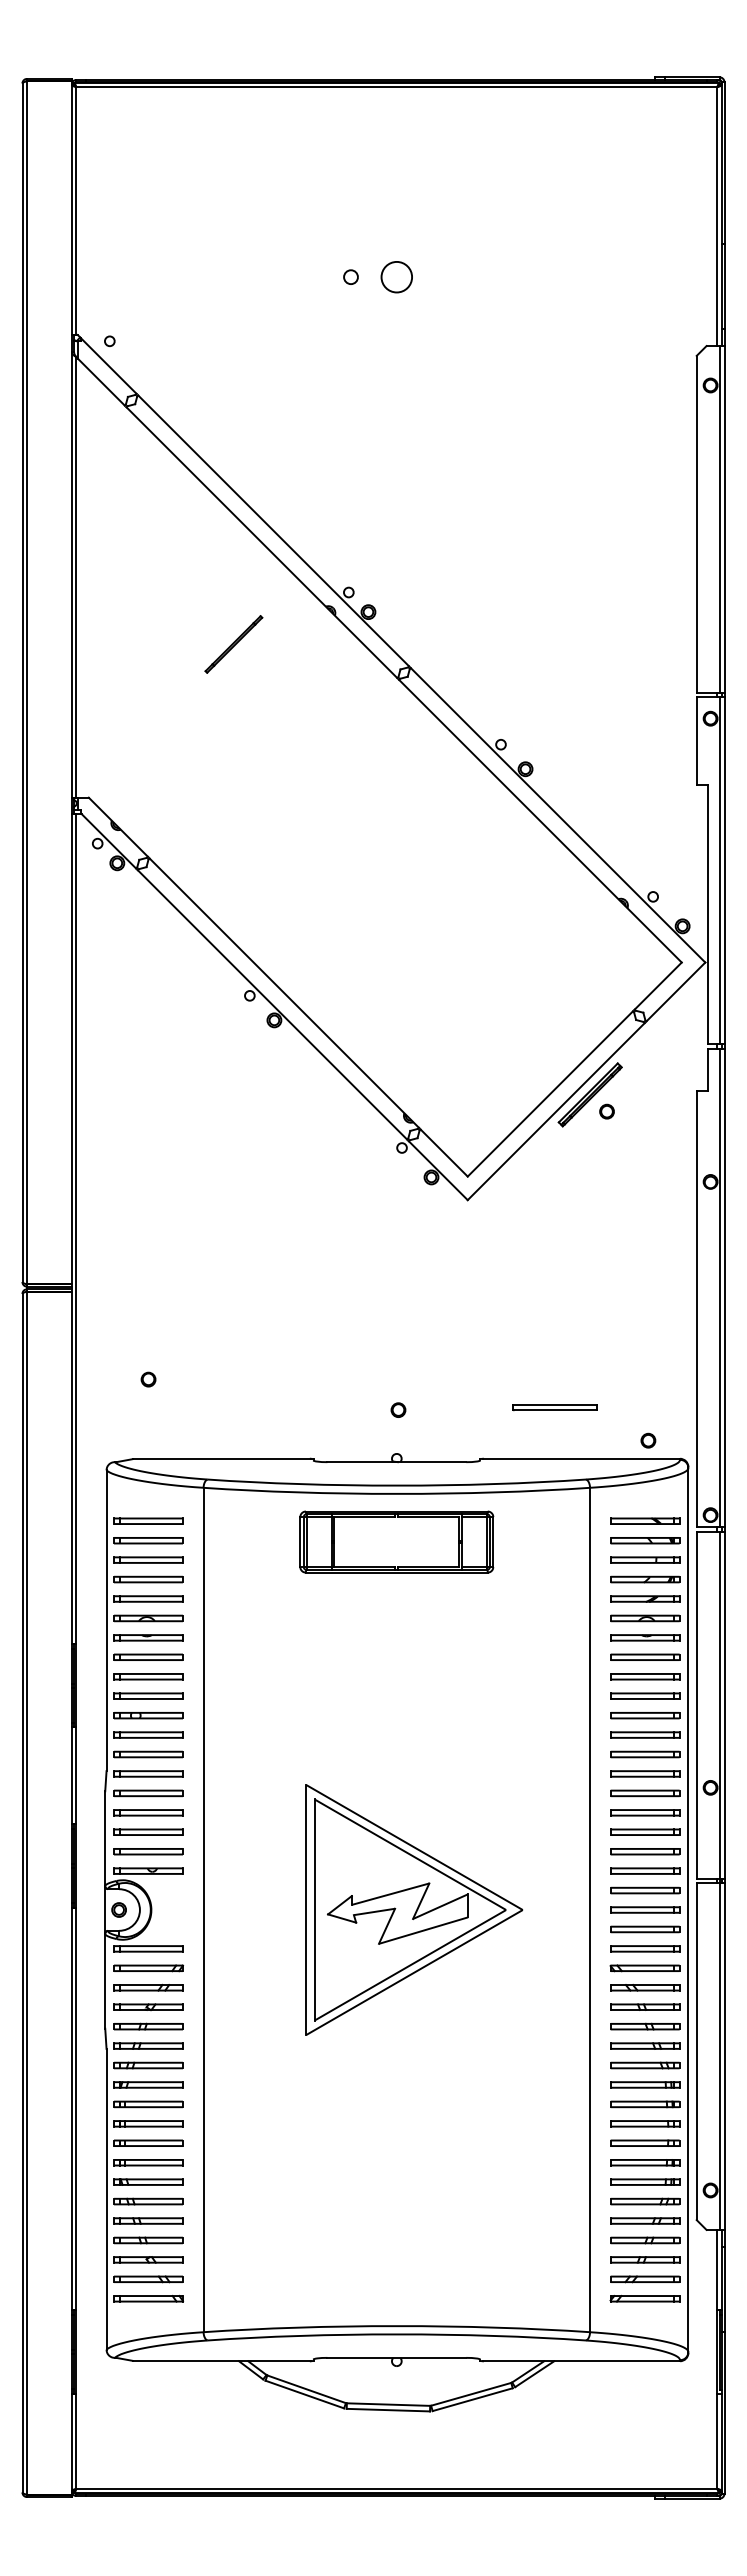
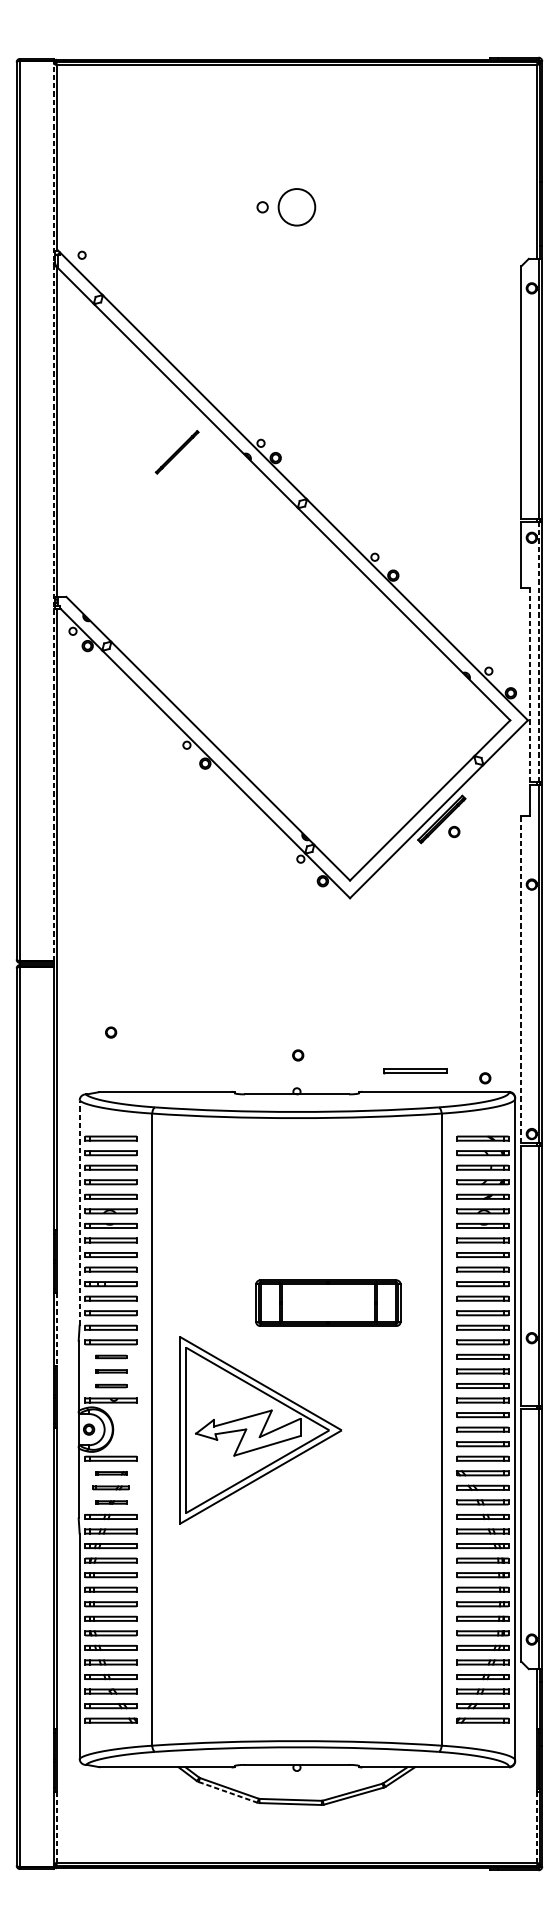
circle: (396, 276) -> (296, 206), size x1.6
part: (233, 644) -> (176, 452), moved
line: (71, 682) -> (53, 510), solid -> dashed
line: (719, 870) -> (538, 651), solid -> dashed
line: (707, 914) -> (529, 684), solid -> dashed
line: (696, 1309) -> (521, 980), solid -> dashed
part: (554, 1407) -> (414, 1071), moved
part: (396, 1541) -> (328, 1302), moved
line: (106, 1620) -> (79, 1212), solid -> dashed
line: (76, 1775) -> (57, 1328), solid -> dashed
part: (148, 1812) -> (111, 1356), size x0.6
part: (148, 1831) -> (111, 1370), size x0.6
part: (148, 1851) -> (111, 1385), size x0.6
part: (414, 1909) -> (260, 1430), moved
part: (148, 1968) -> (111, 1473), size x0.6
part: (148, 1987) -> (111, 1487), size x0.7
part: (148, 2007) -> (111, 1502), size x0.6
line: (304, 2394) -> (227, 1792), solid -> dashed
line: (717, 2440) -> (537, 1826), solid -> dashed
line: (76, 2441) -> (57, 1827), solid -> dashed

